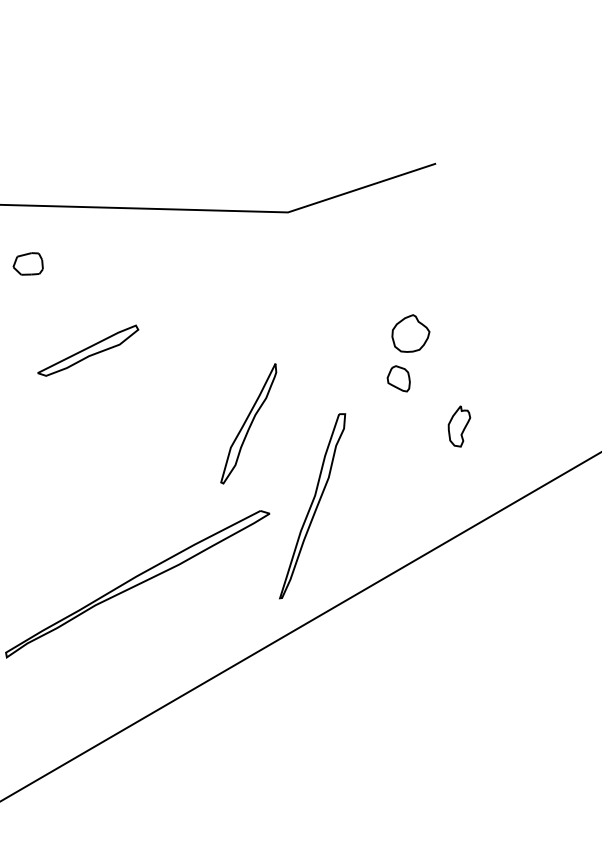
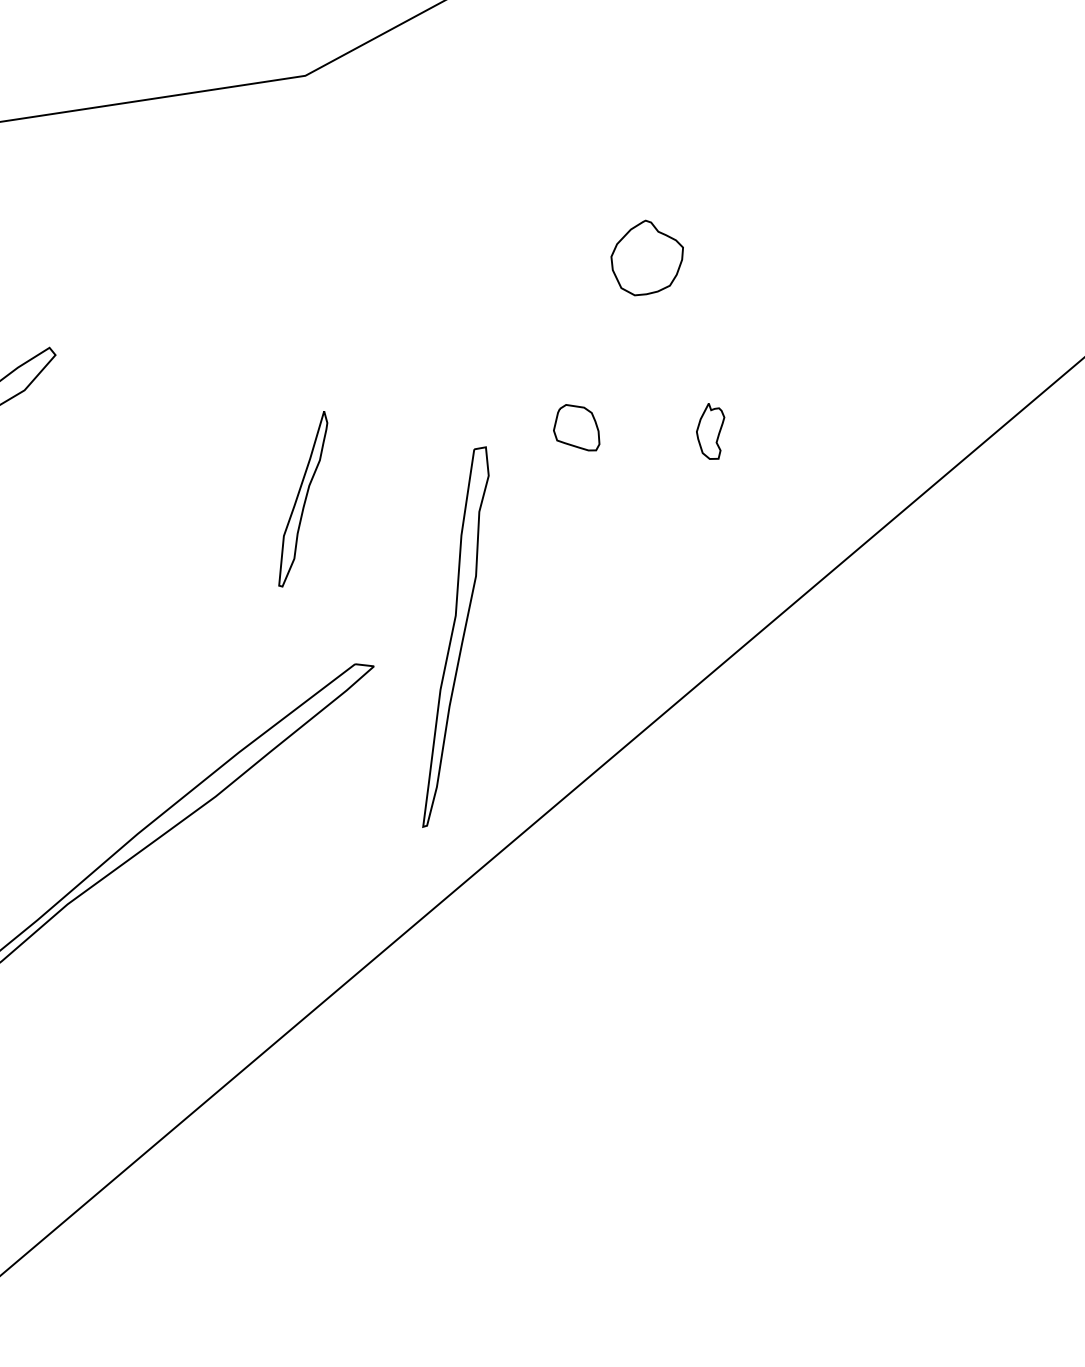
part: (410, 333) -> (646, 257), moved
part: (398, 378) -> (575, 428), moved
part: (248, 423) -> (301, 498), size x0.7
part: (459, 426) -> (711, 431), size x0.7

